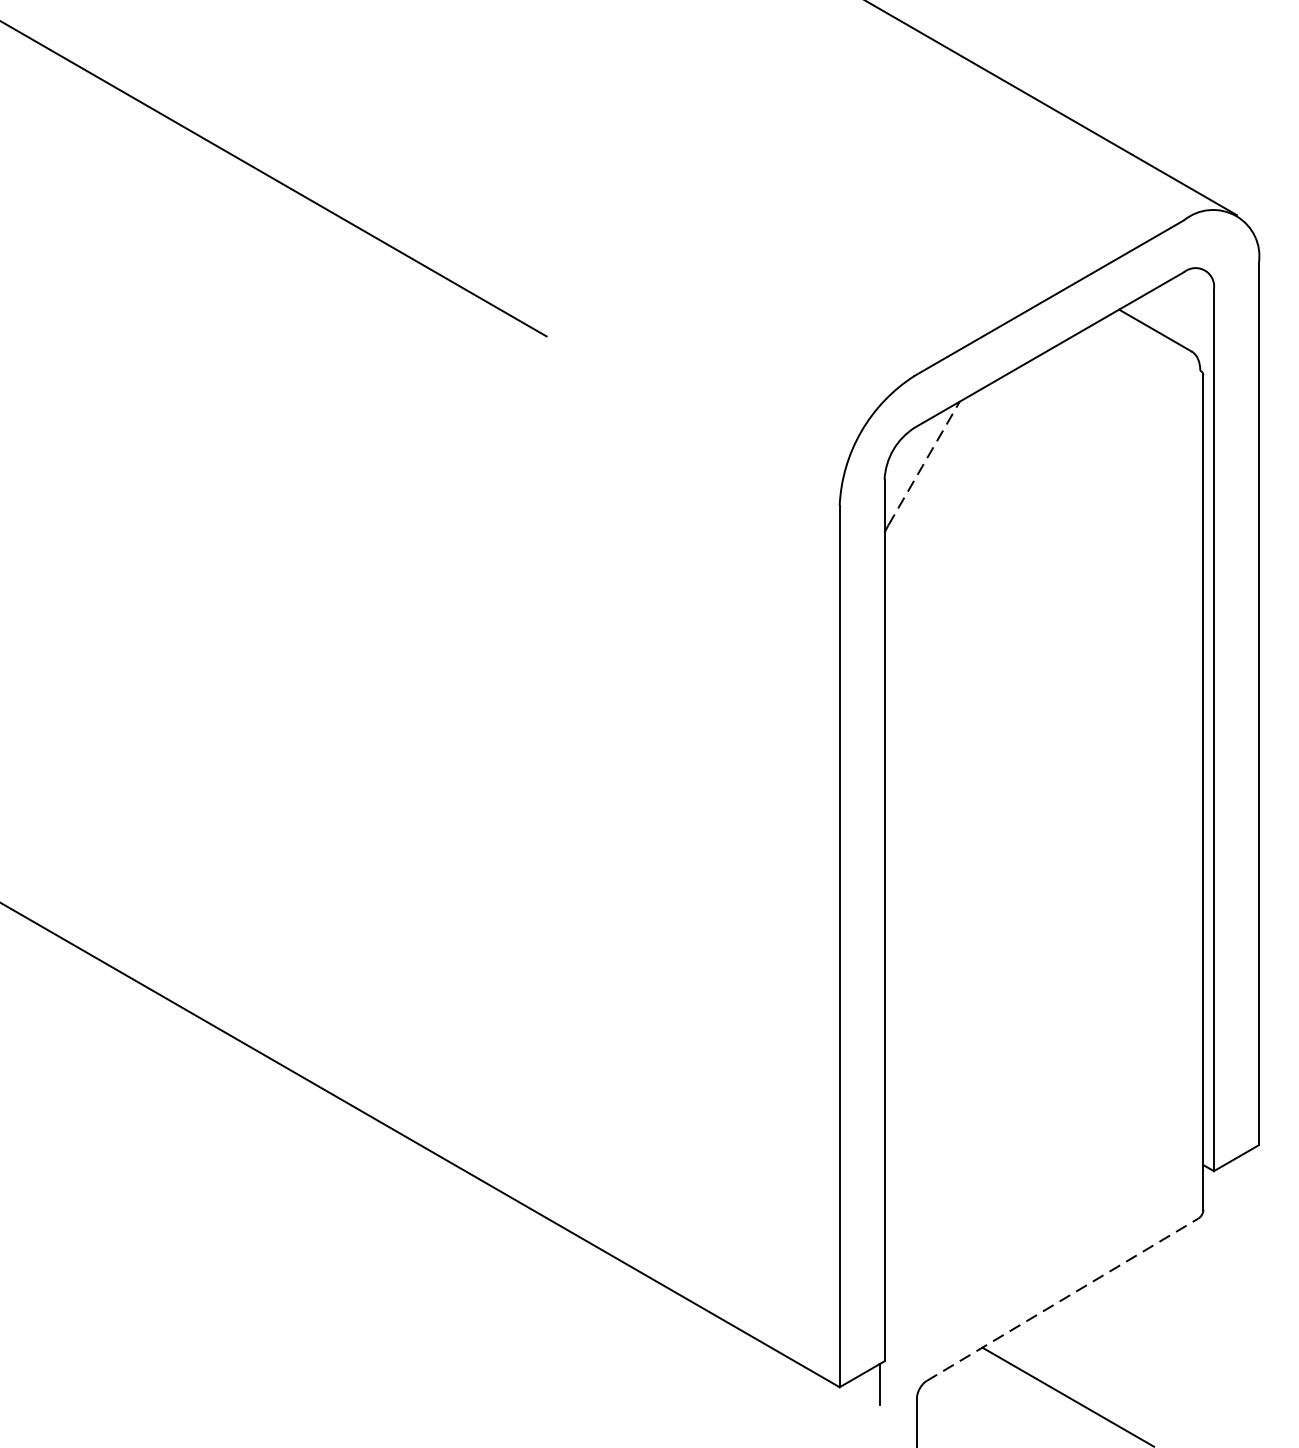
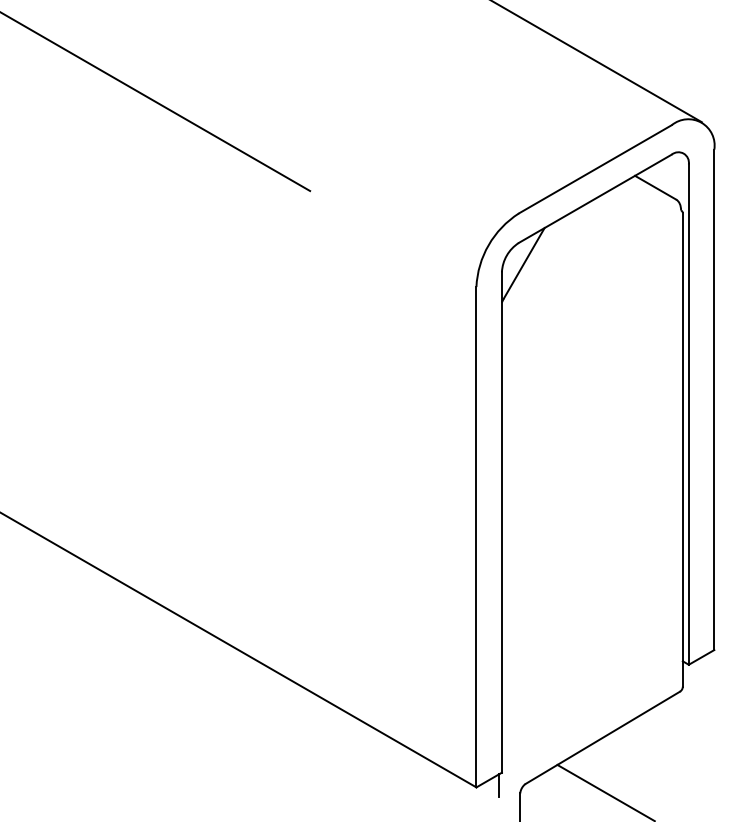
line: (924, 462) -> (524, 262), dashed -> solid
line: (1061, 1299) -> (602, 737), dashed -> solid

